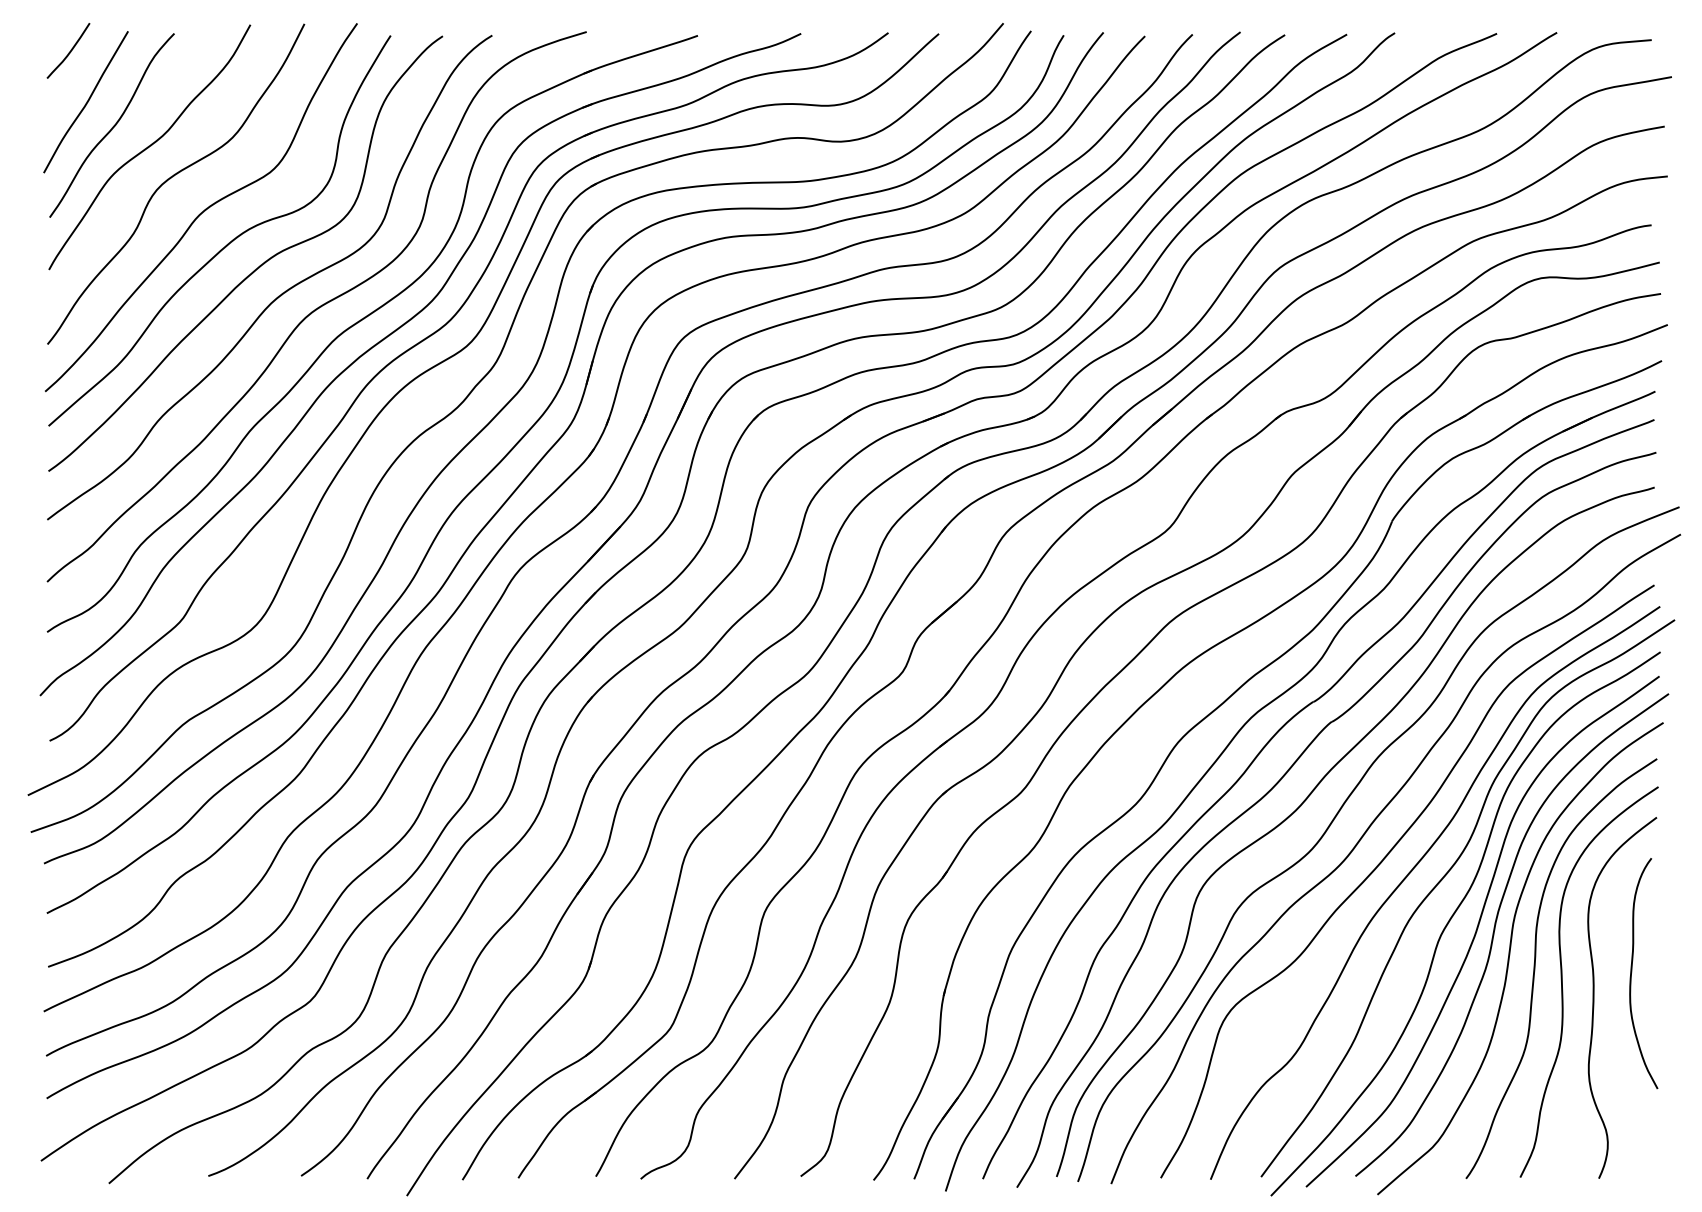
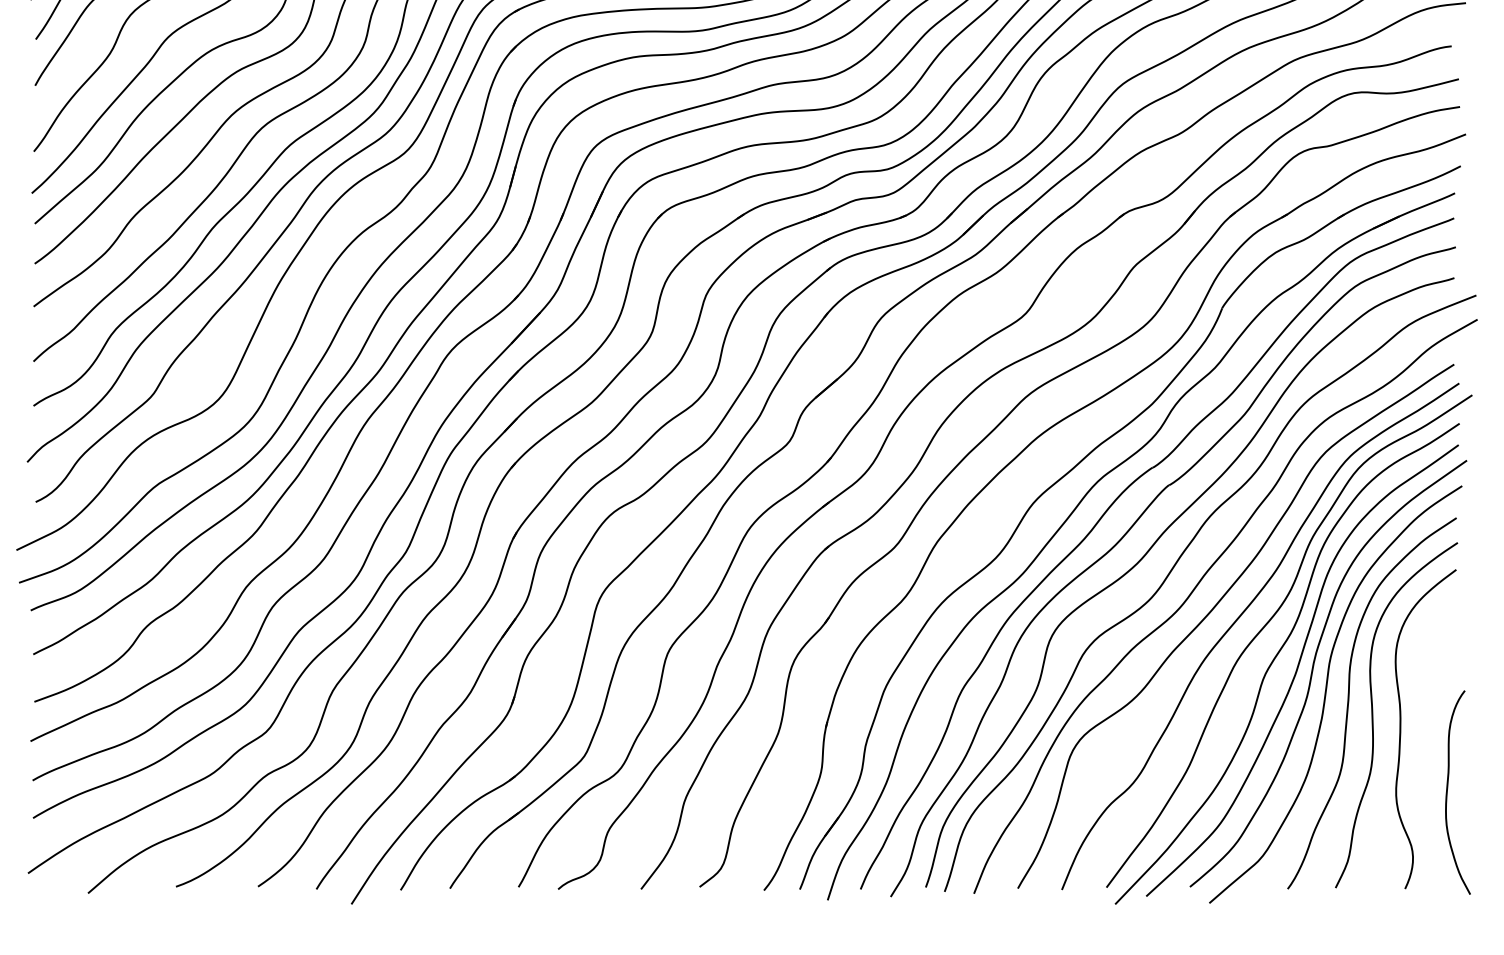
curve: (1632, 972) -> (1448, 791), moved

